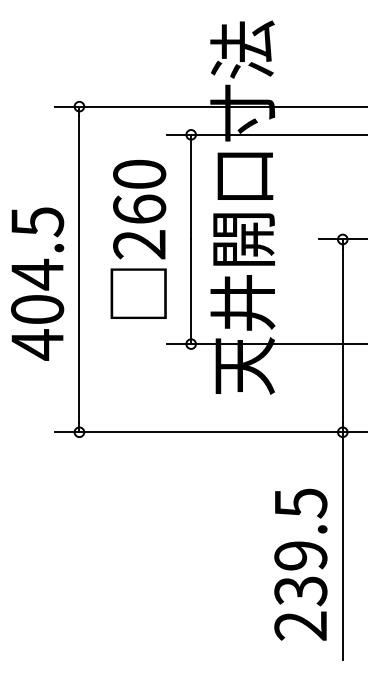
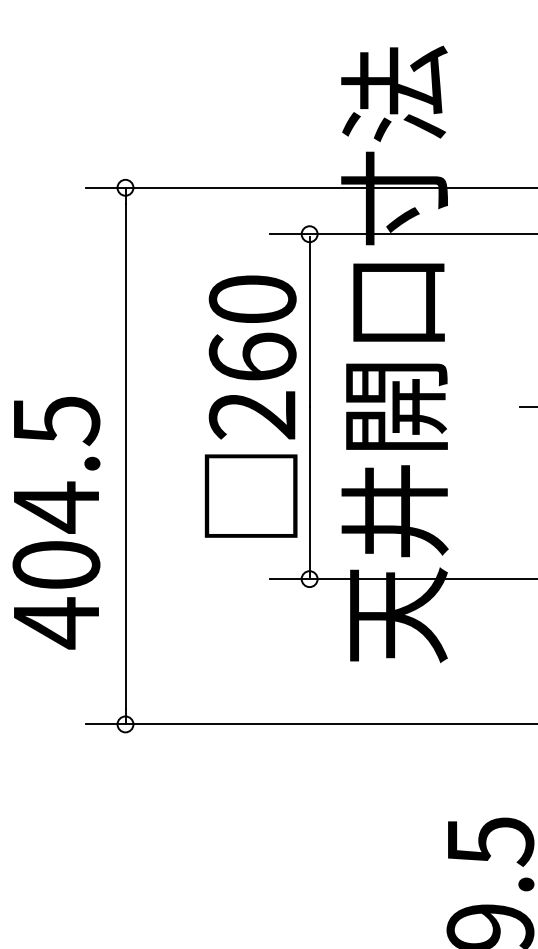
text: (138, 239) -> (250, 406), moved
text: (37, 283) -> (56, 522), moved

